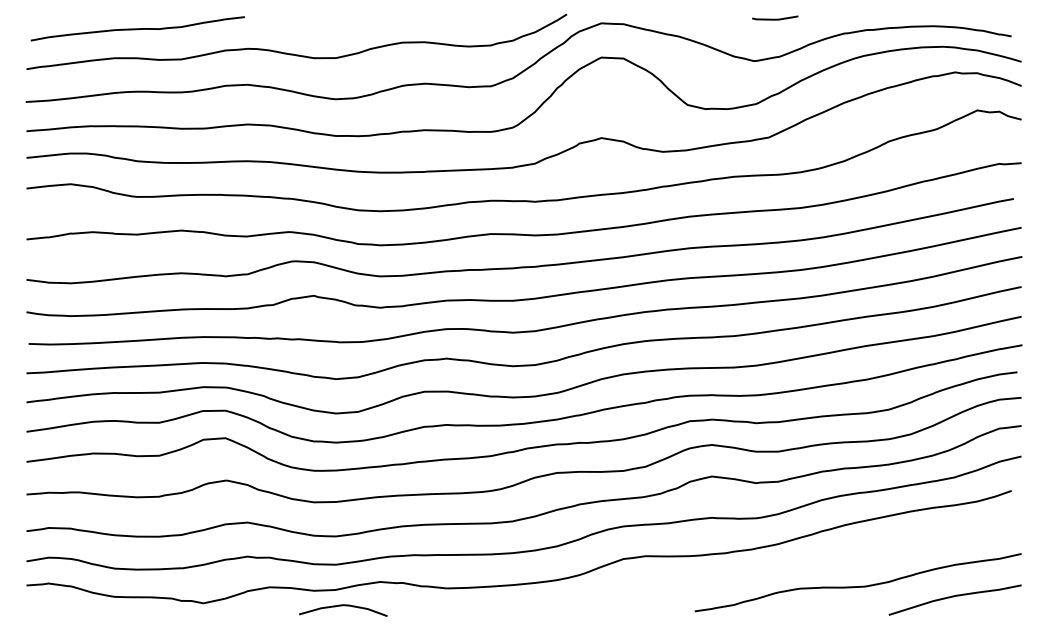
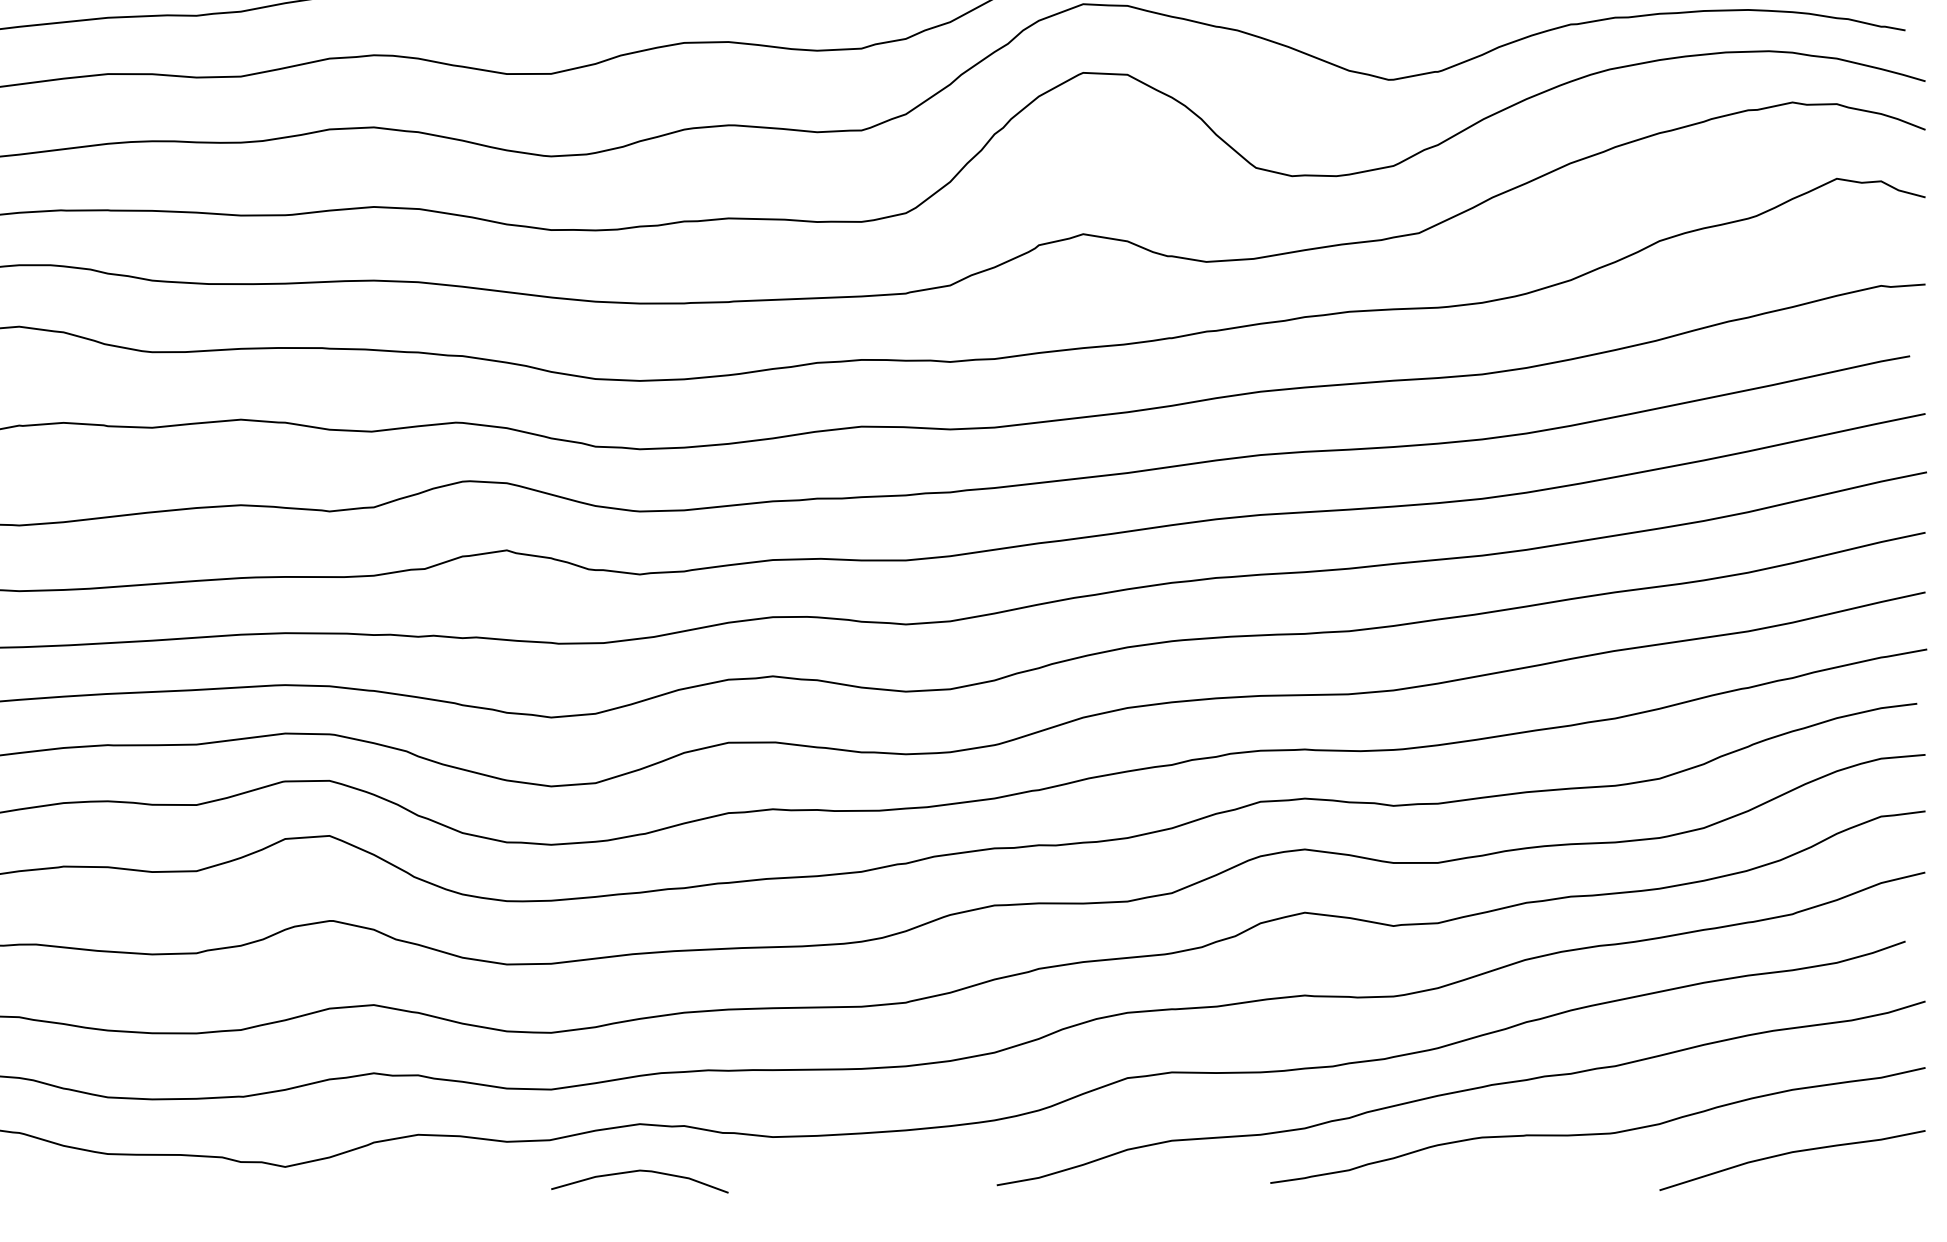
curve: (789, 566) -> (1460, 1093), added
curve: (342, 606) -> (638, 1173), moved

